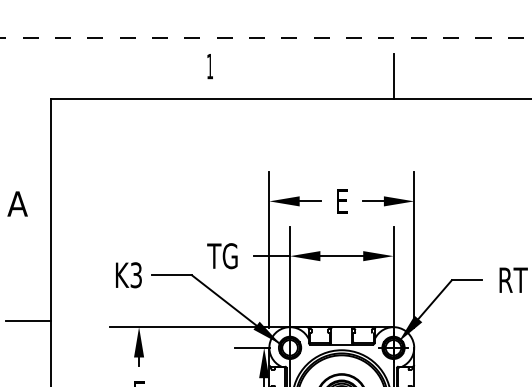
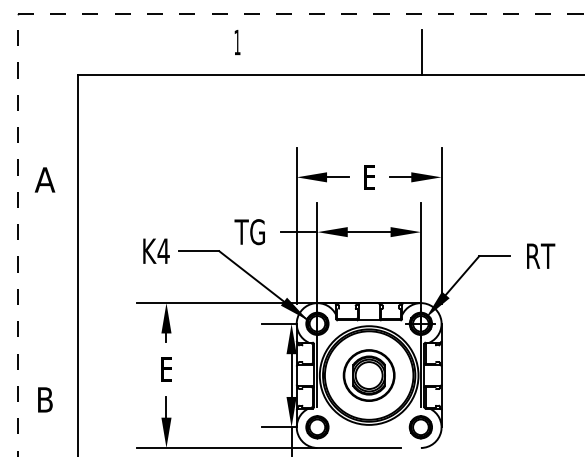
text: (136, 275) -> (163, 251), K3 -> K4
line: (28, 320) -> (55, 296), removed

